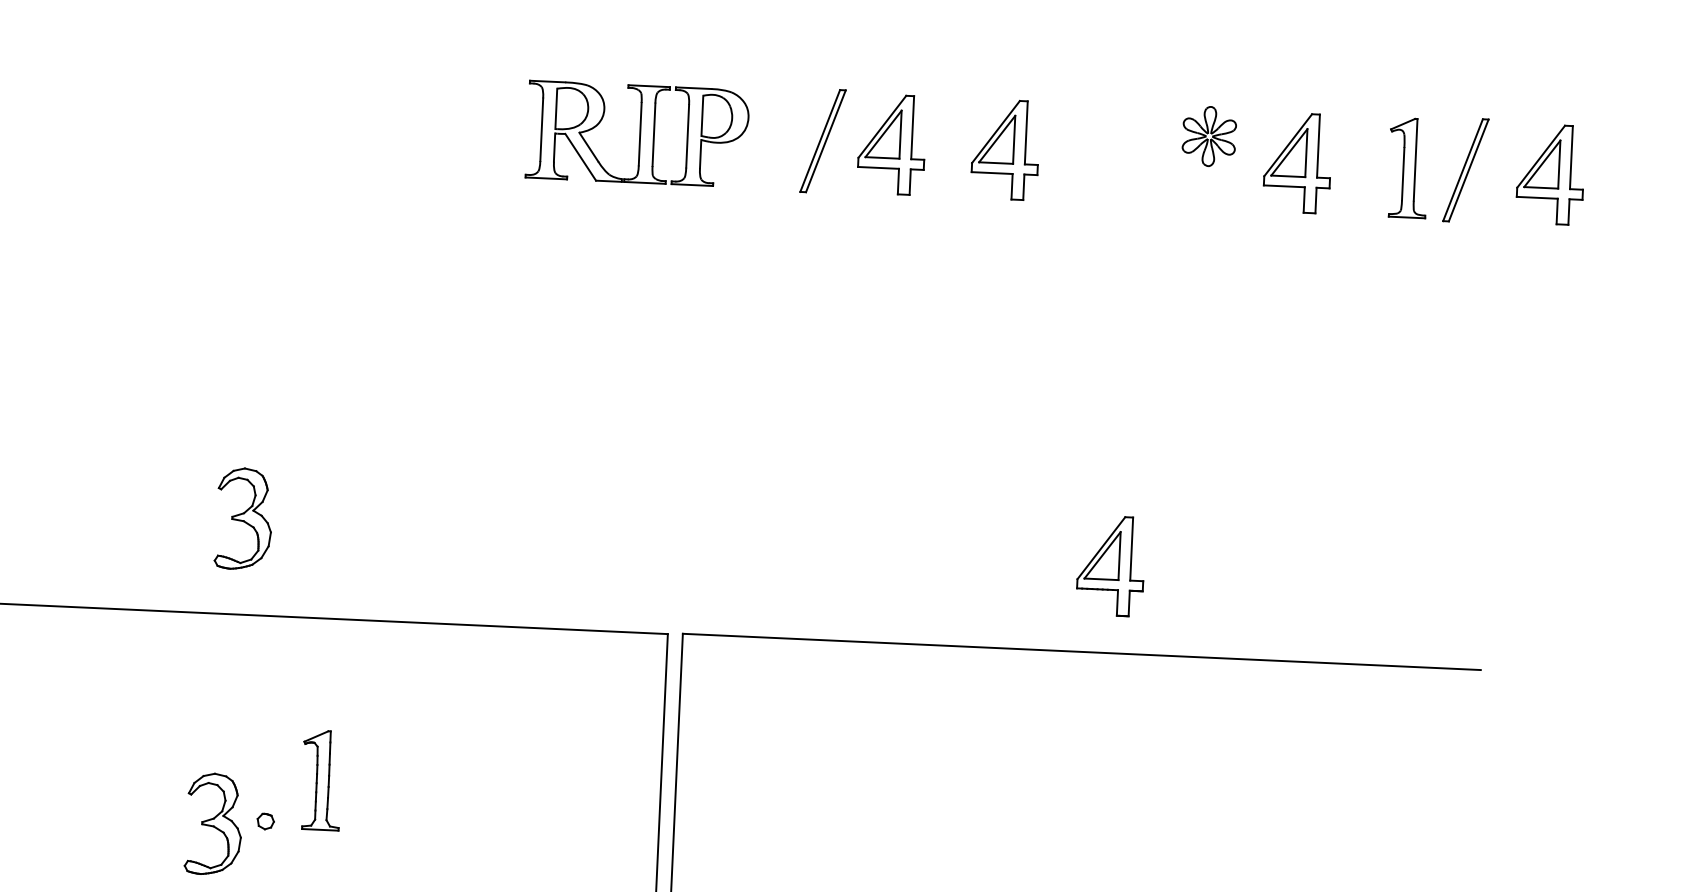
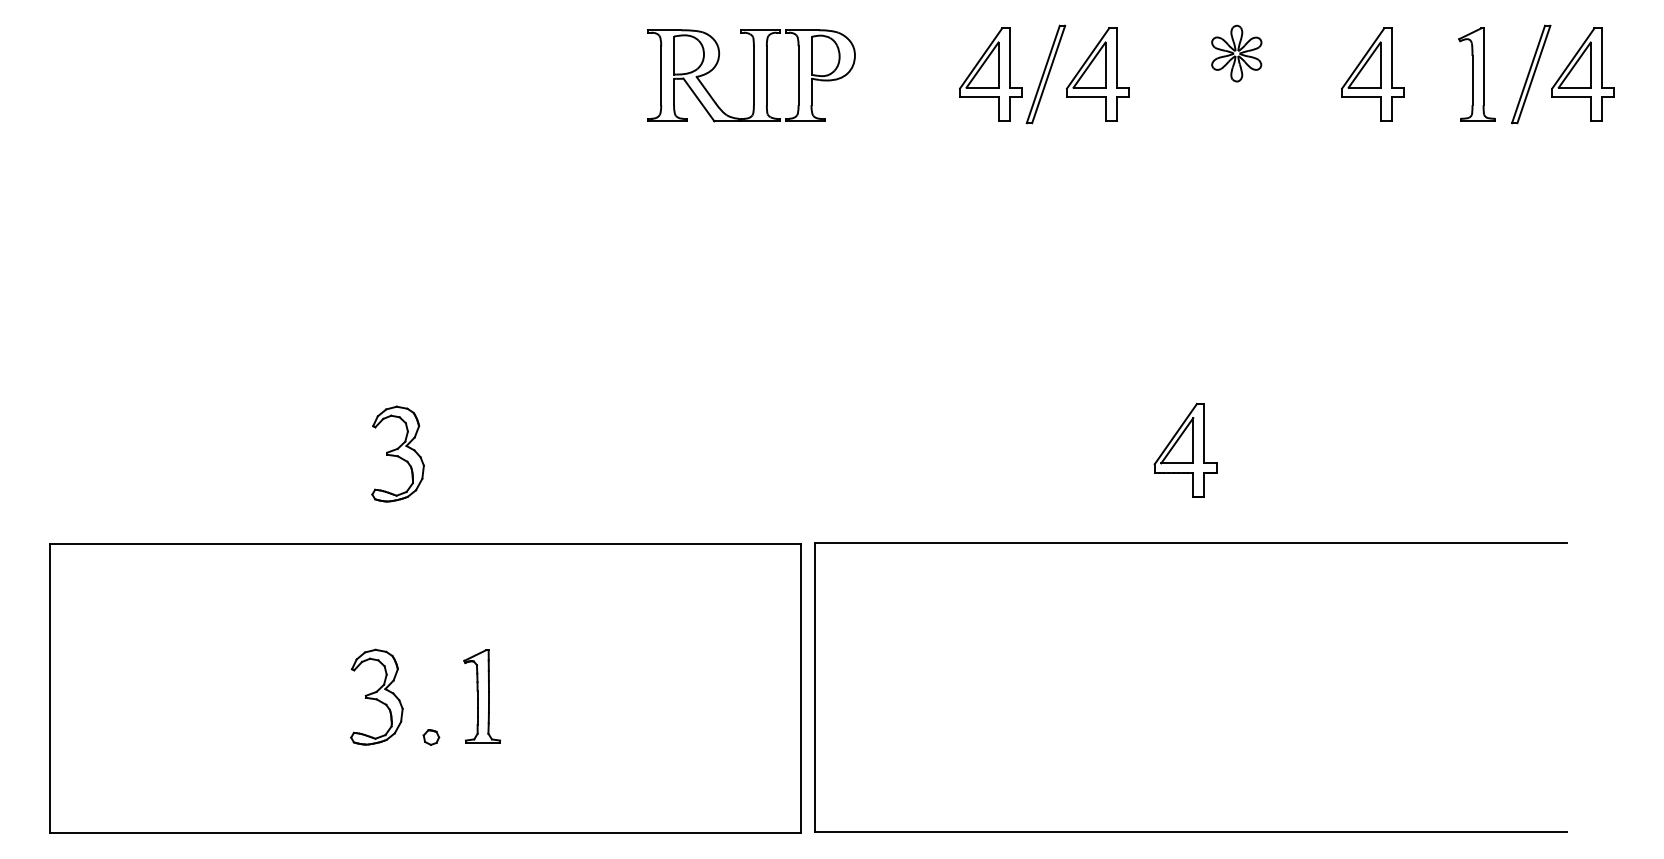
part: (1209, 136) -> (1236, 53), moved
part: (822, 141) -> (1045, 74), moved
part: (1550, 174) -> (1582, 74), moved
part: (1110, 565) -> (1185, 449), moved
part: (213, 823) -> (376, 696), moved

